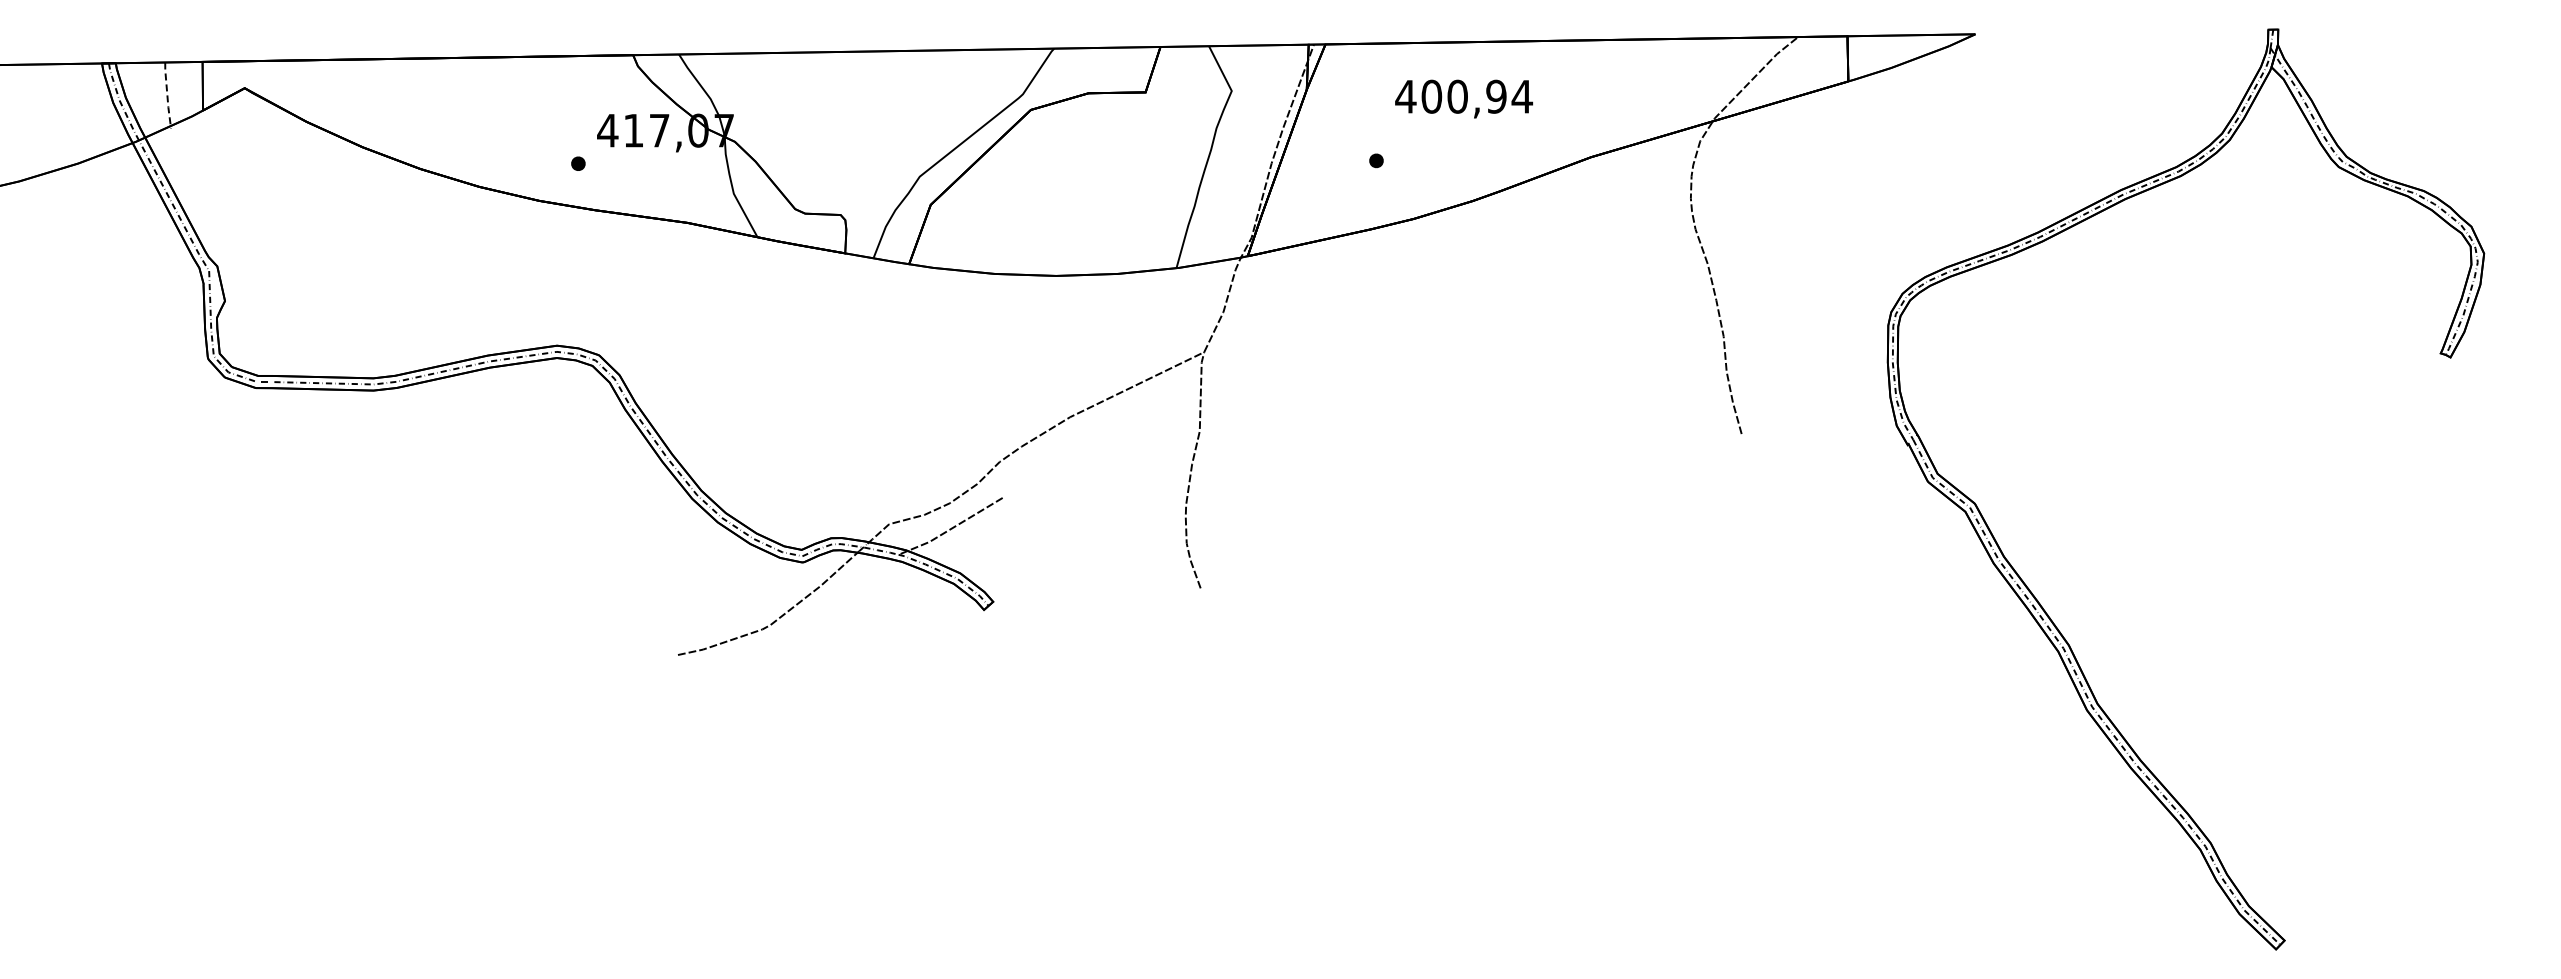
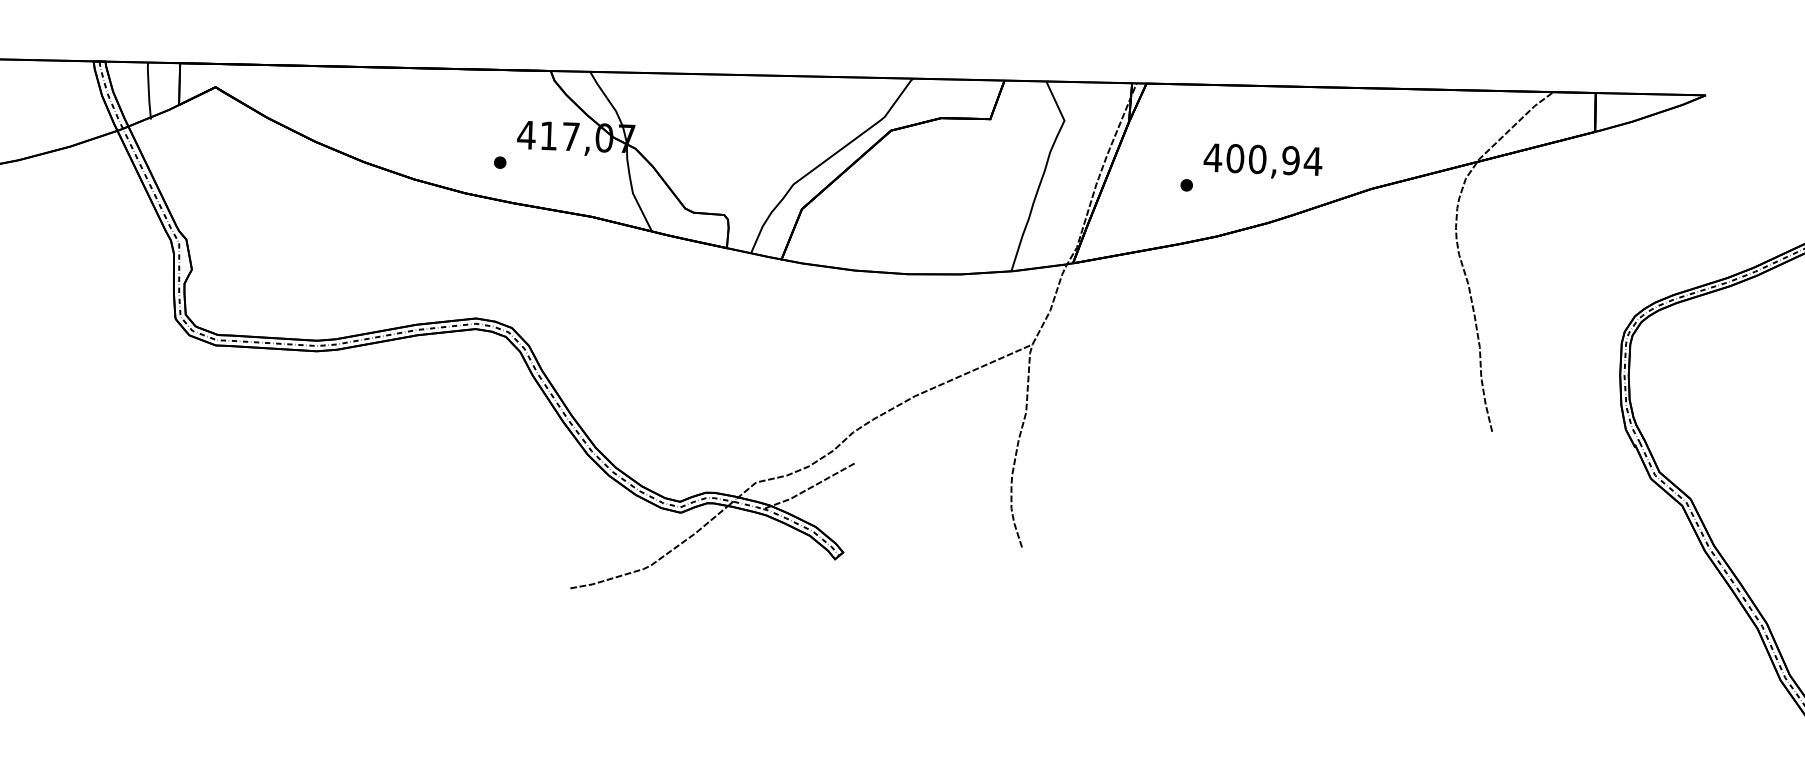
line: (167, 95) -> (148, 90), dashed -> solid
text: (1463, 98) -> (1262, 161), moved

